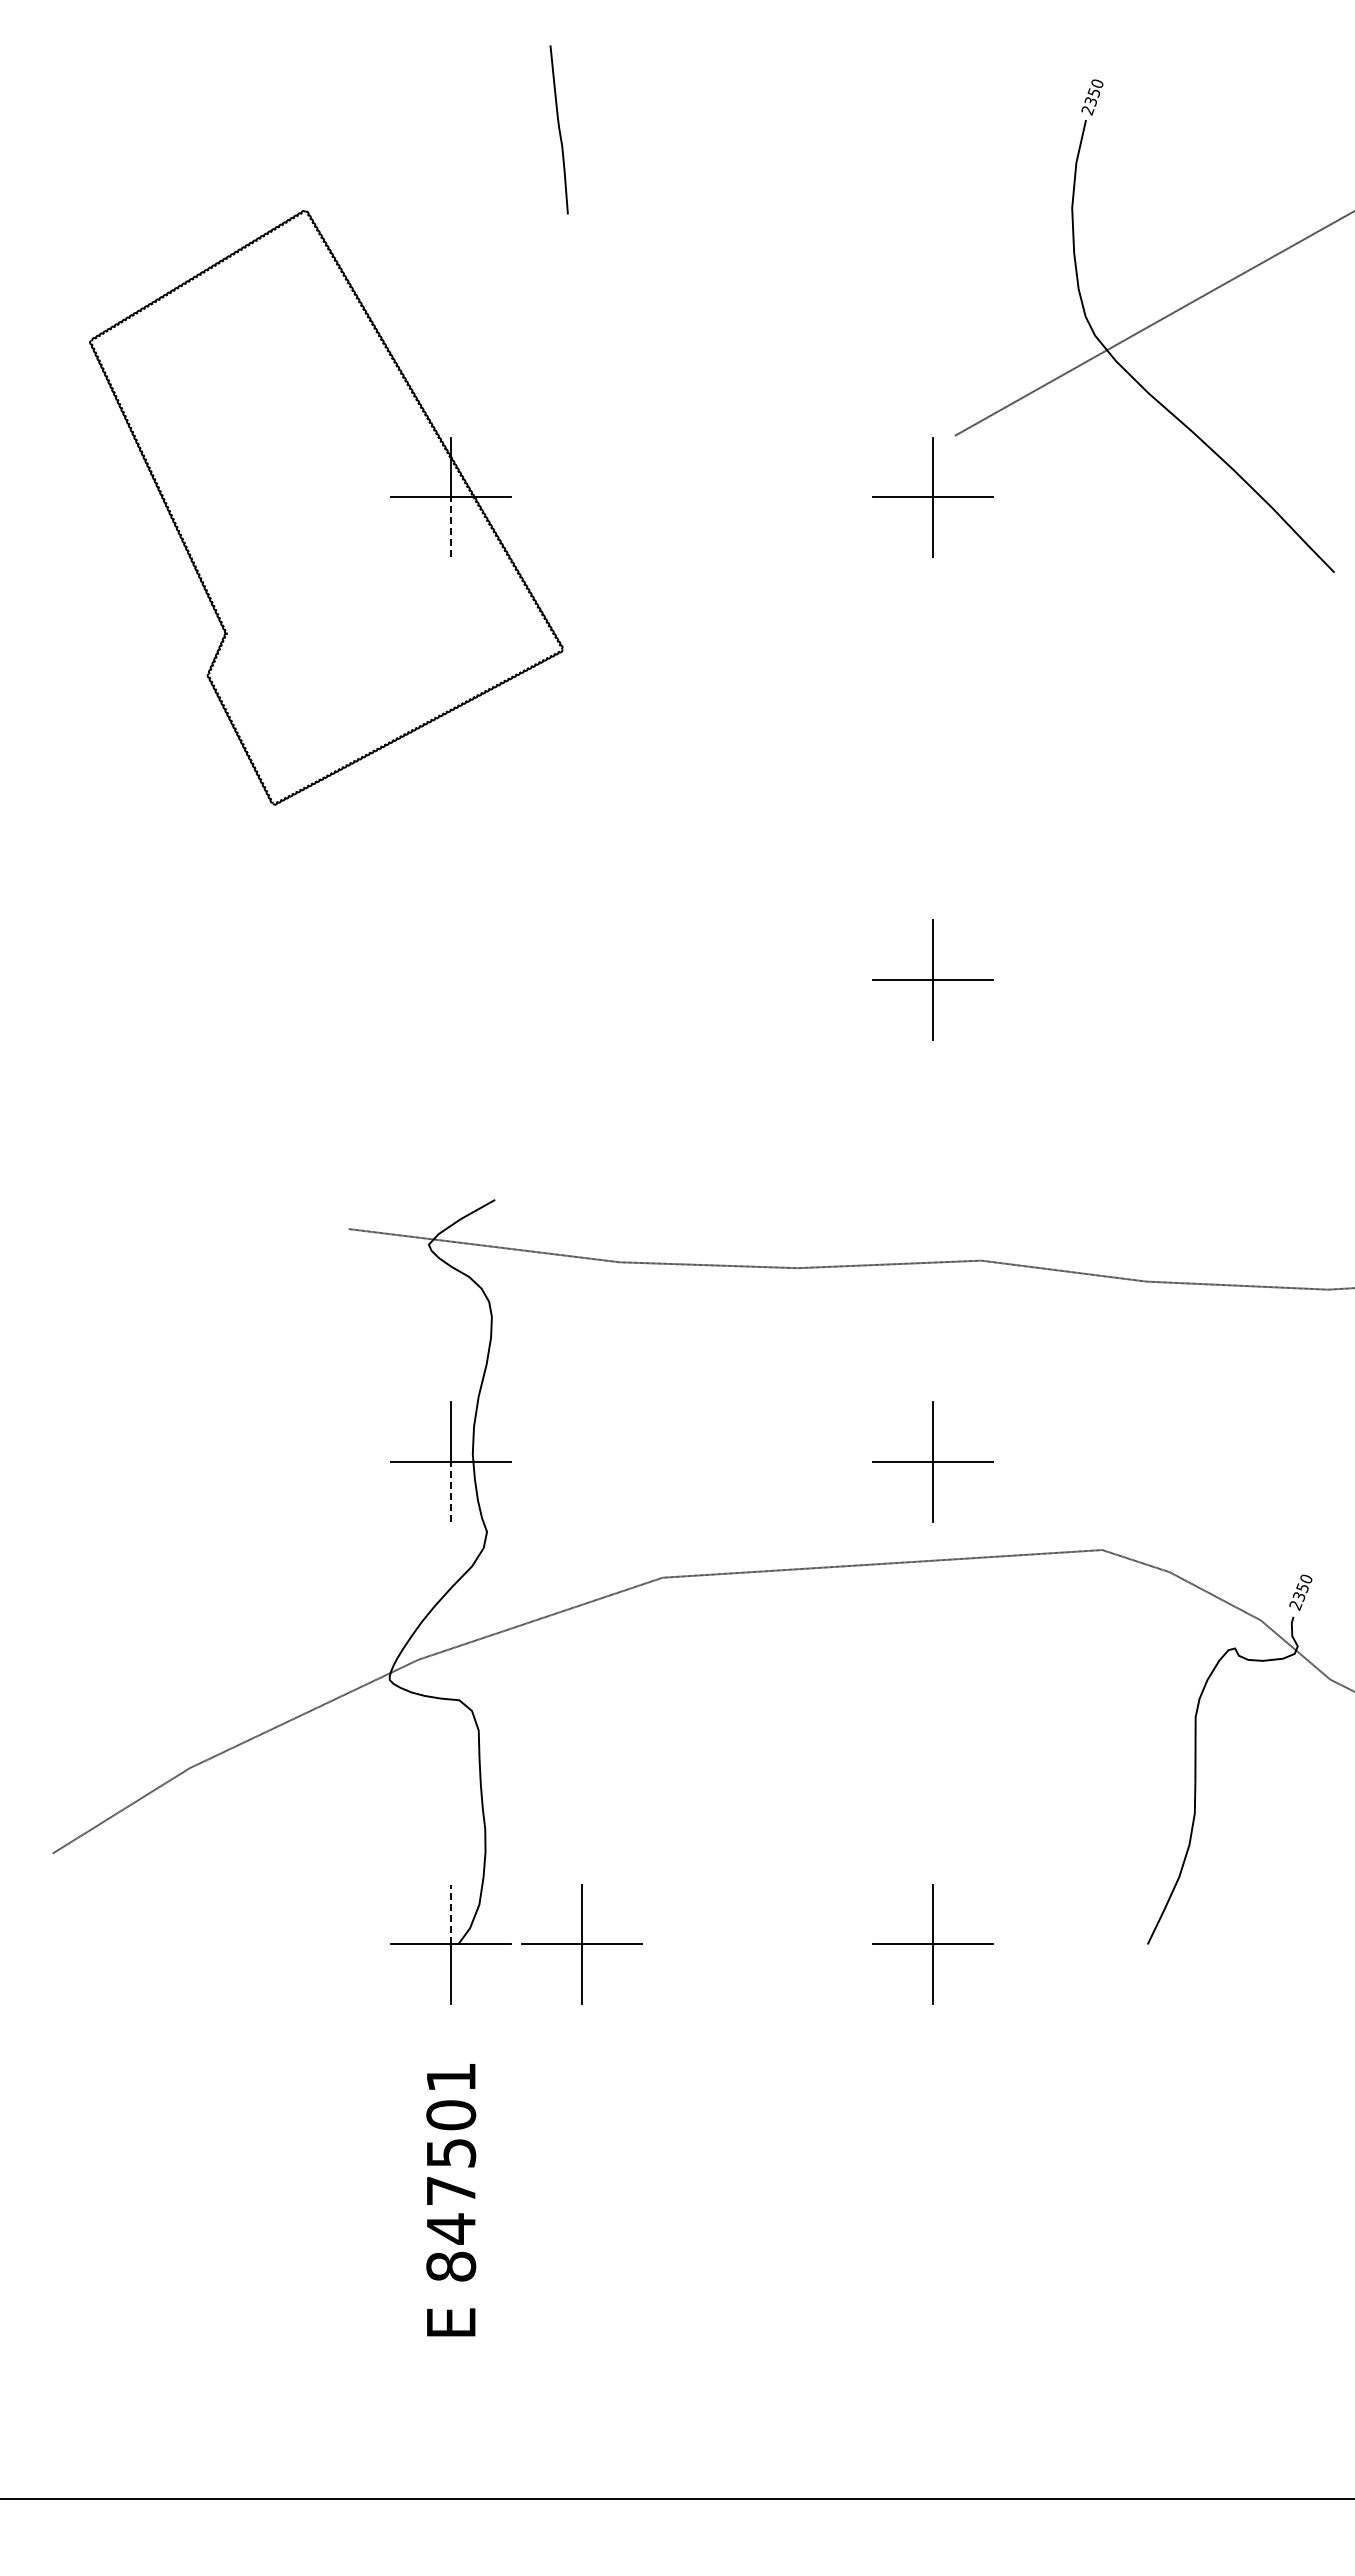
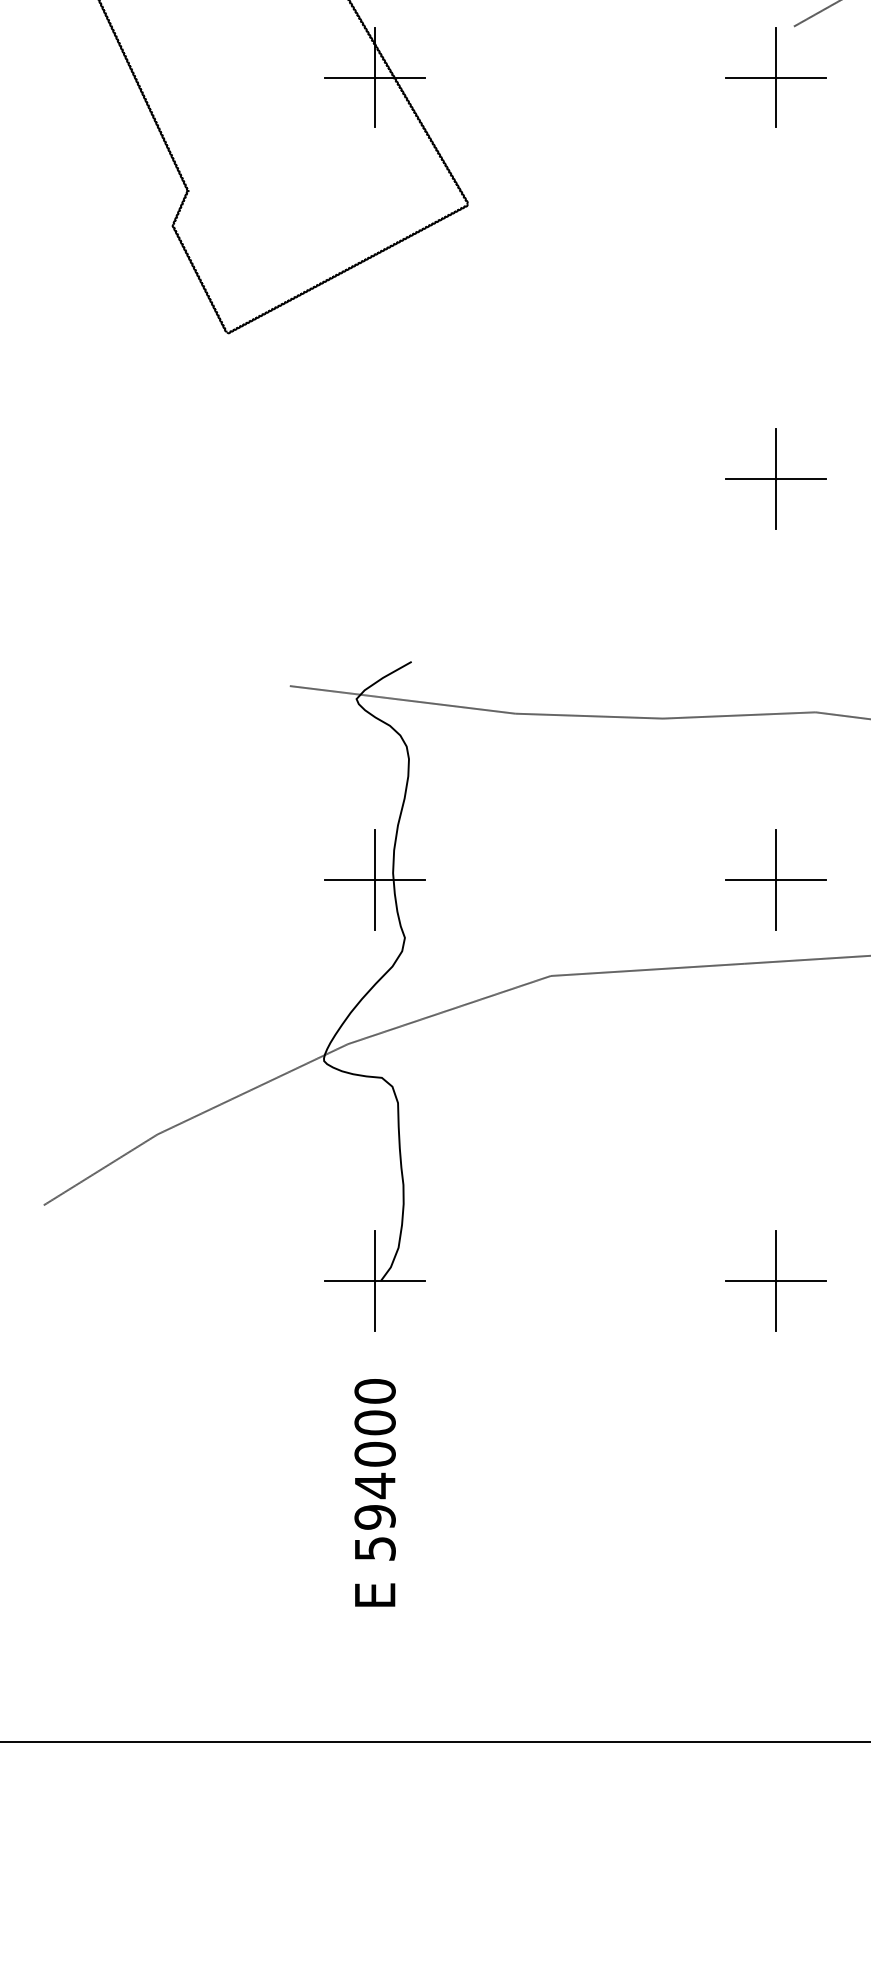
line: (450, 527) -> (374, 102), dashed -> solid
line: (450, 1492) -> (374, 905), dashed -> solid
line: (450, 1914) -> (374, 1255), dashed -> solid
part: (581, 1944) -> (483, 1280), removed
text: (451, 2171) -> (375, 1469), 847501 -> 594000

